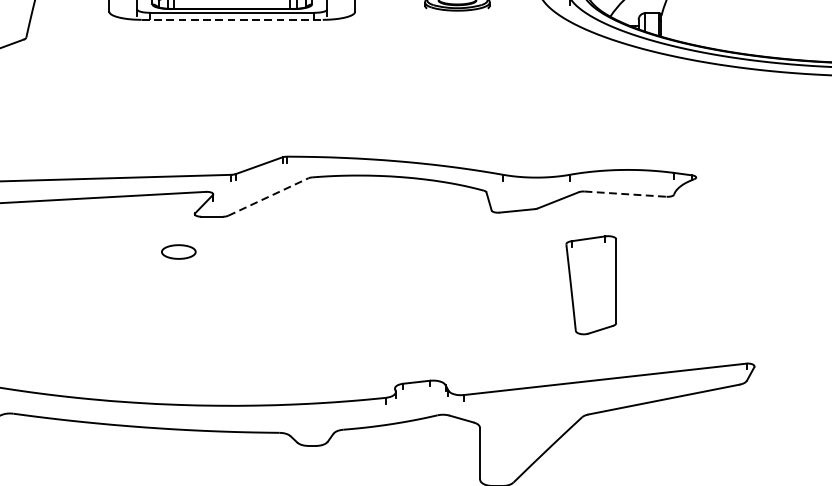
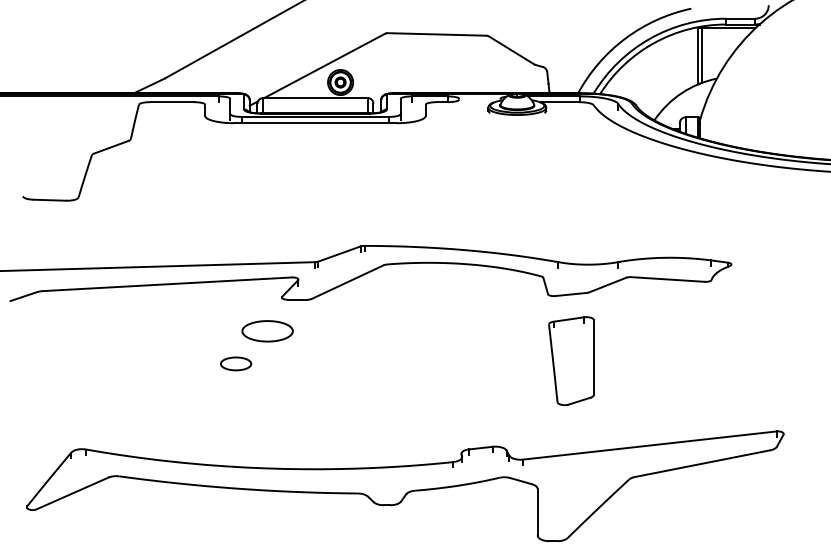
line: (232, 20) -> (315, 123), dashed -> solid
line: (626, 194) -> (668, 279), dashed -> solid
line: (267, 197) -> (347, 282), dashed -> solid
part: (178, 252) -> (267, 331), size x1.67
part: (591, 285) -> (571, 361), moved
part: (144, 287) -> (236, 363), added

